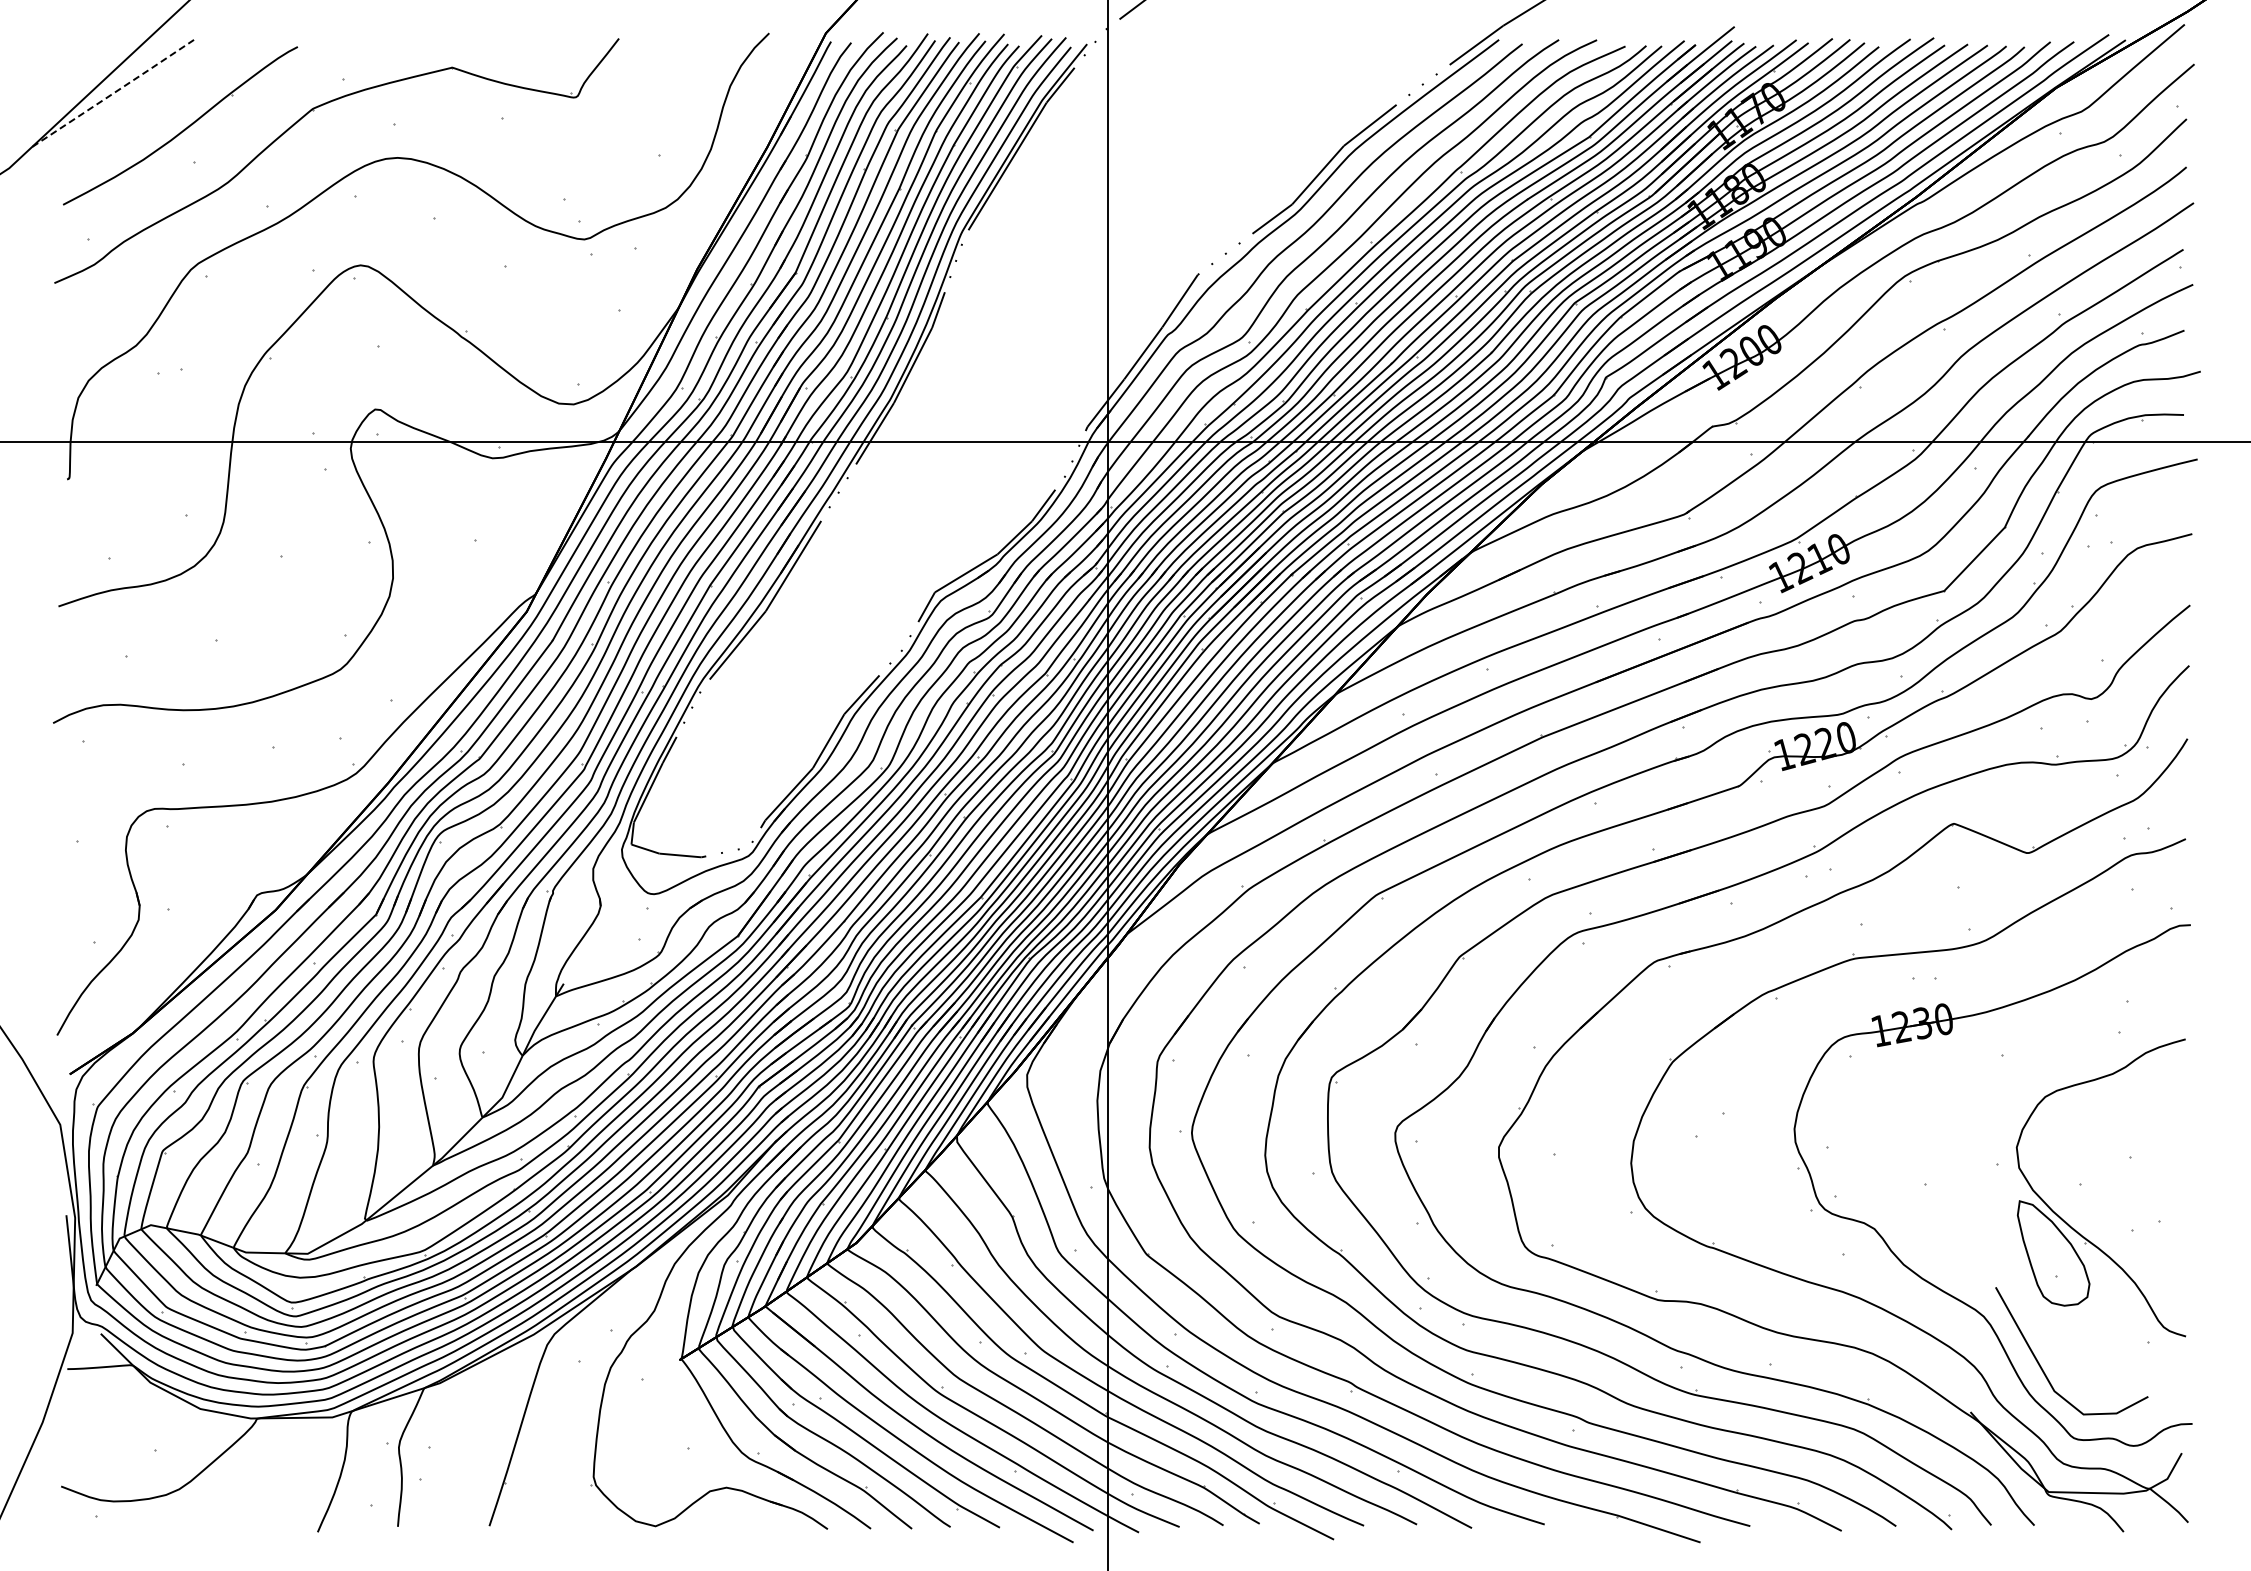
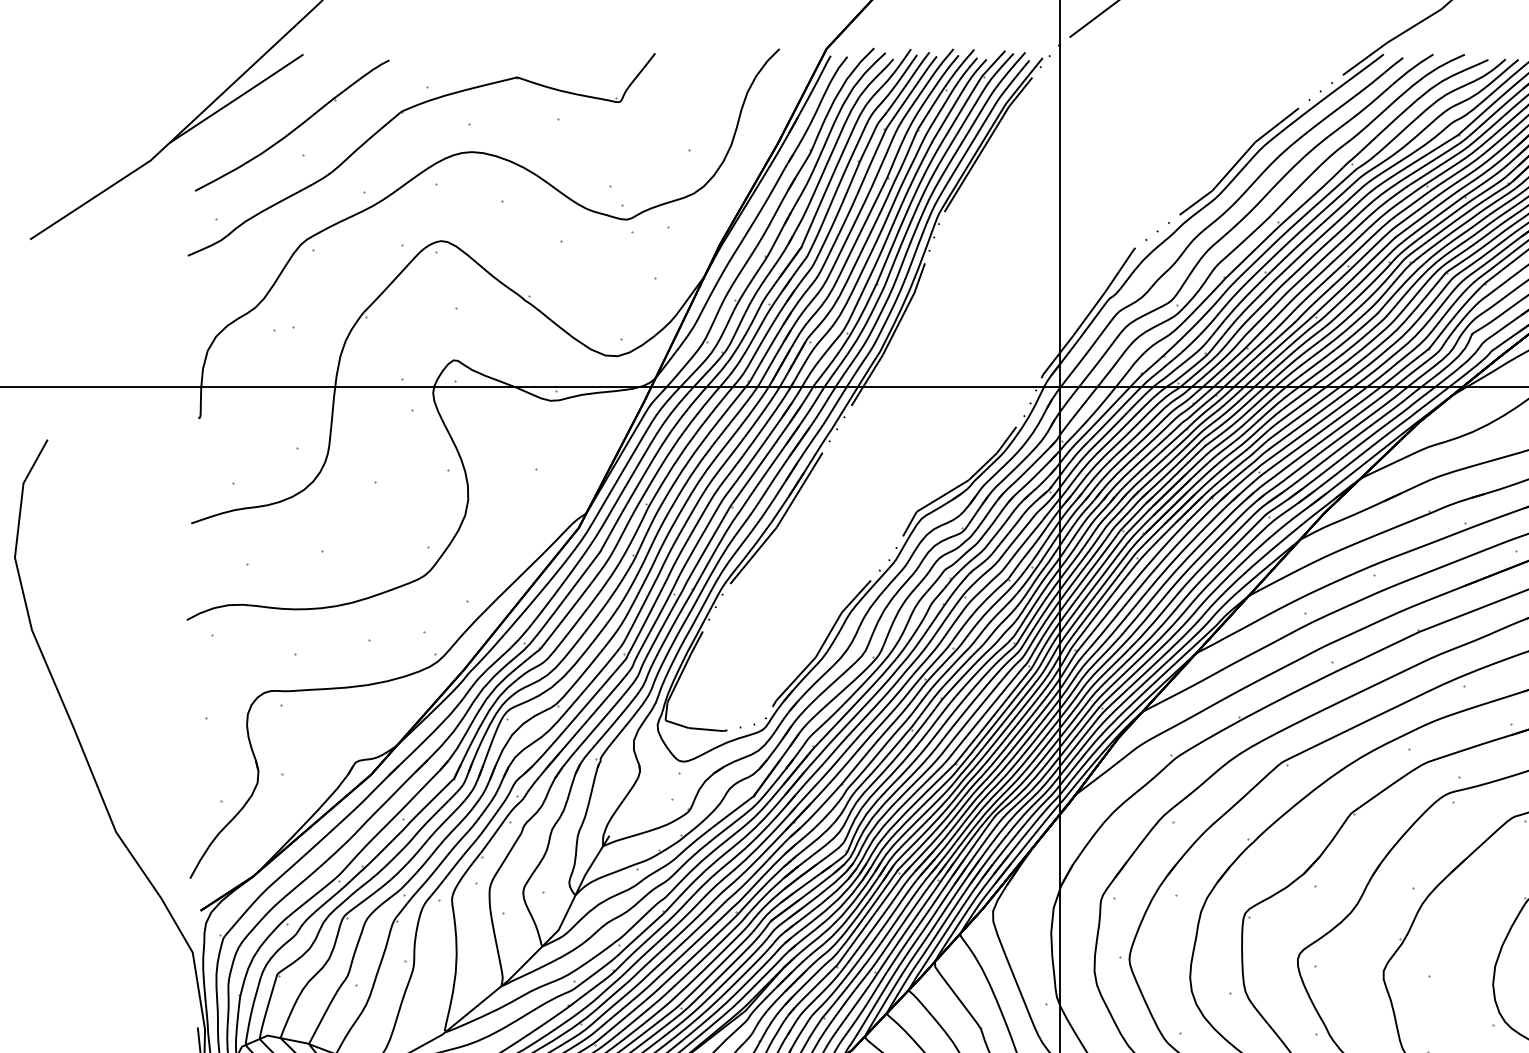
line: (113, 93) -> (236, 98), dashed -> solid

